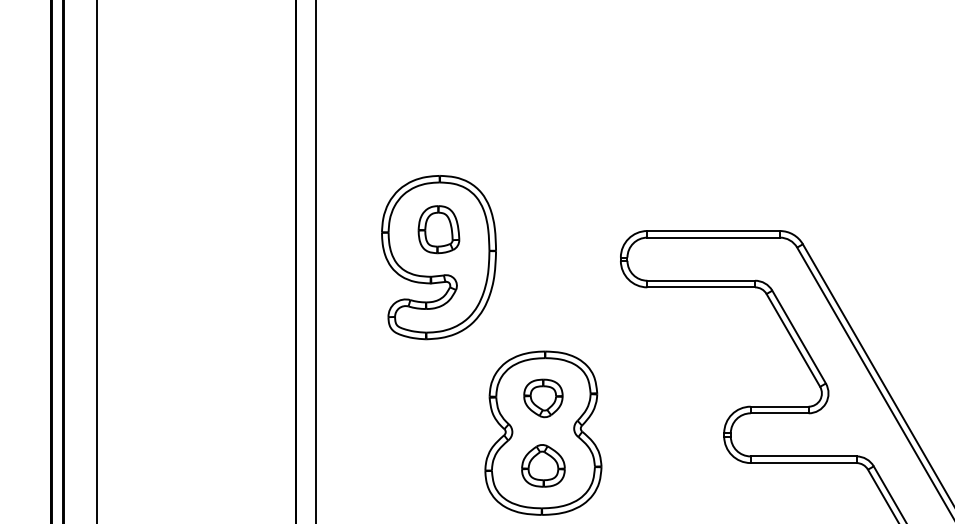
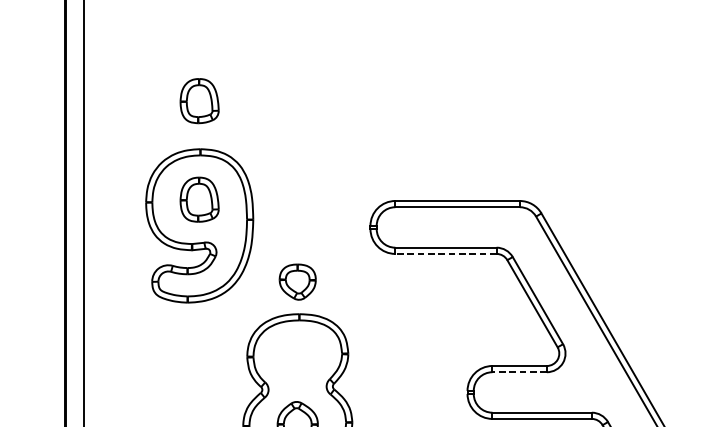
part: (438, 124) -> (199, 100), added
line: (701, 287) -> (446, 254), solid -> dashed
part: (543, 398) -> (297, 282), moved
line: (779, 413) -> (519, 372), solid -> dashed

